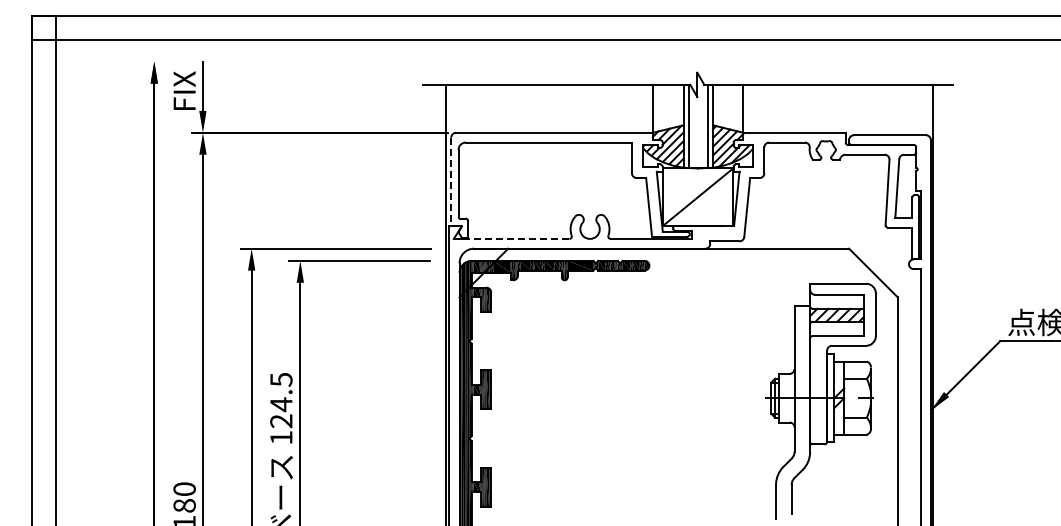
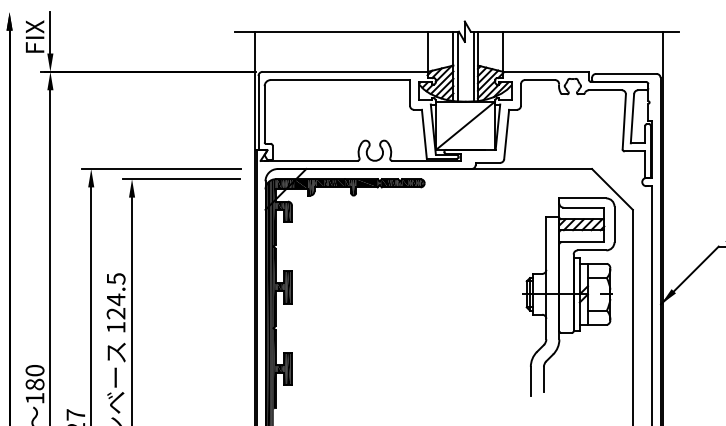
line: (451, 182) -> (258, 113), dashed -> solid
line: (511, 238) -> (309, 160), dashed -> solid

